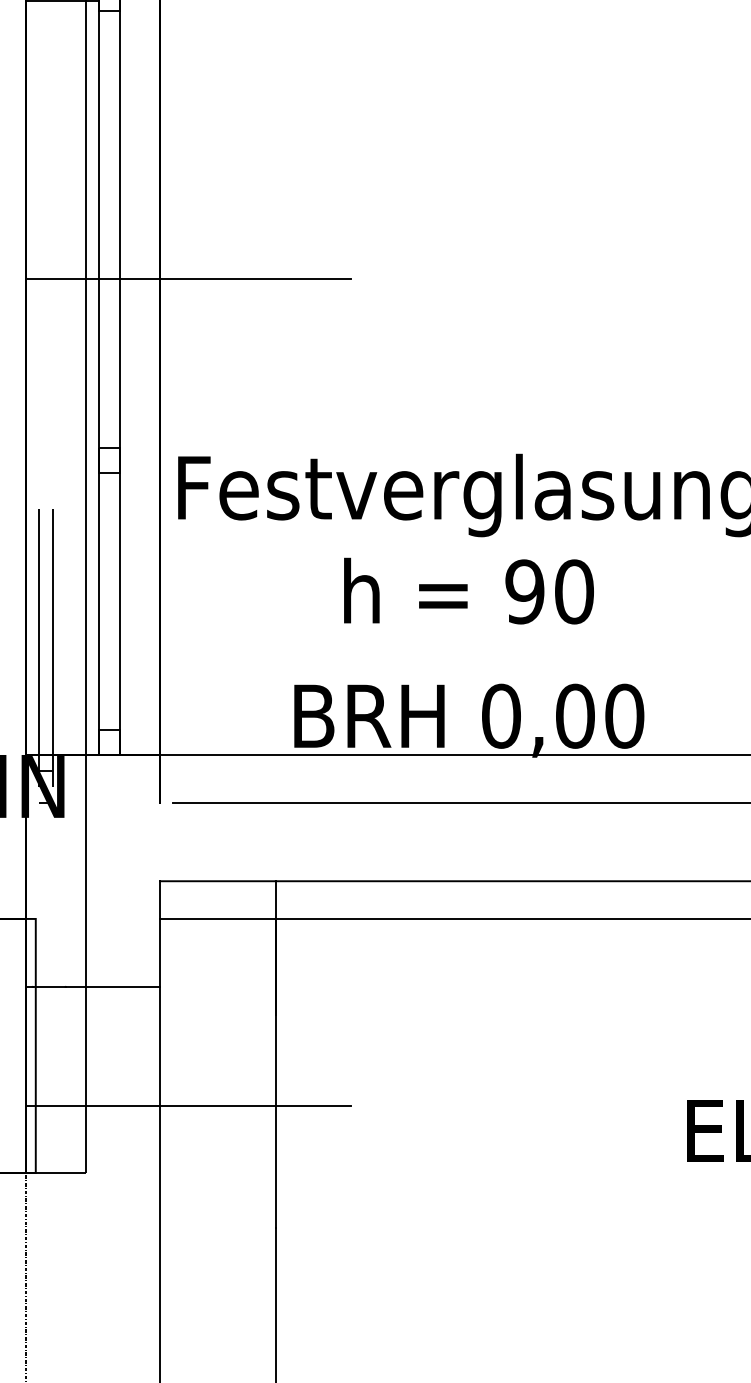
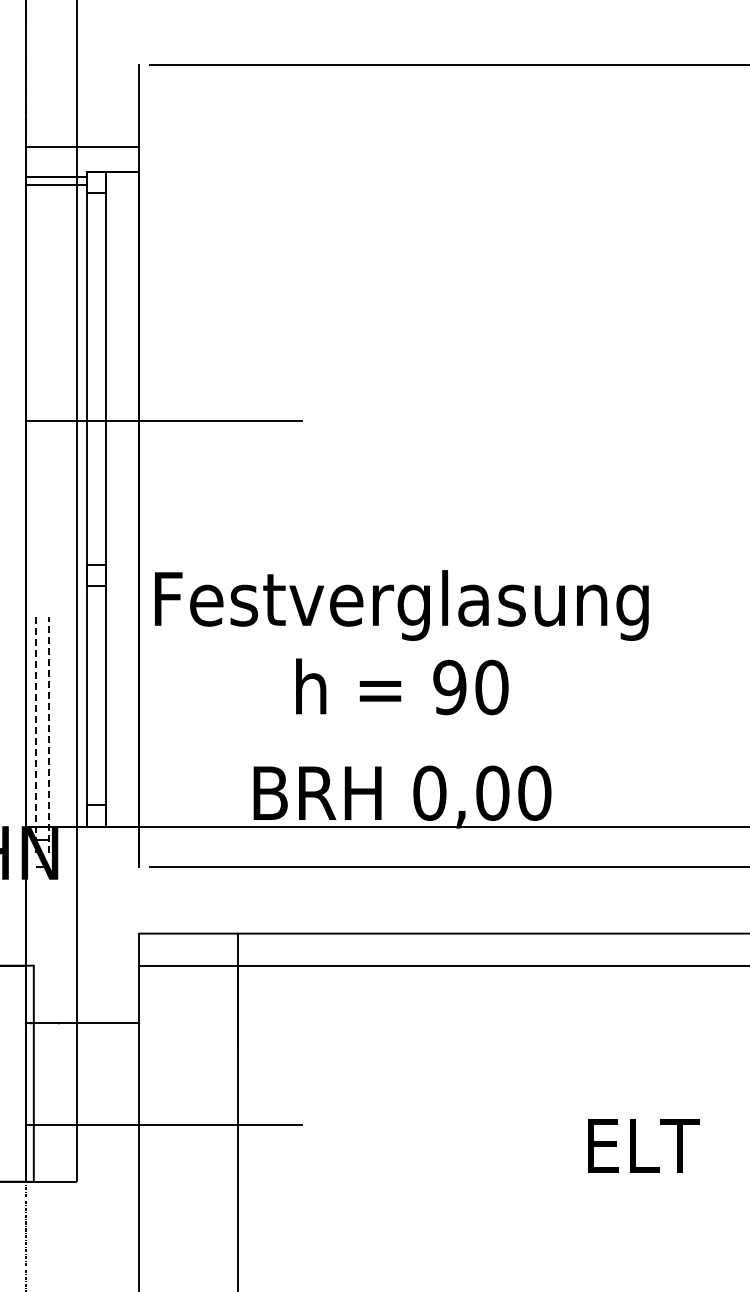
line: (53, 647) -> (48, 734), solid -> dashed
line: (38, 648) -> (36, 735), solid -> dashed

